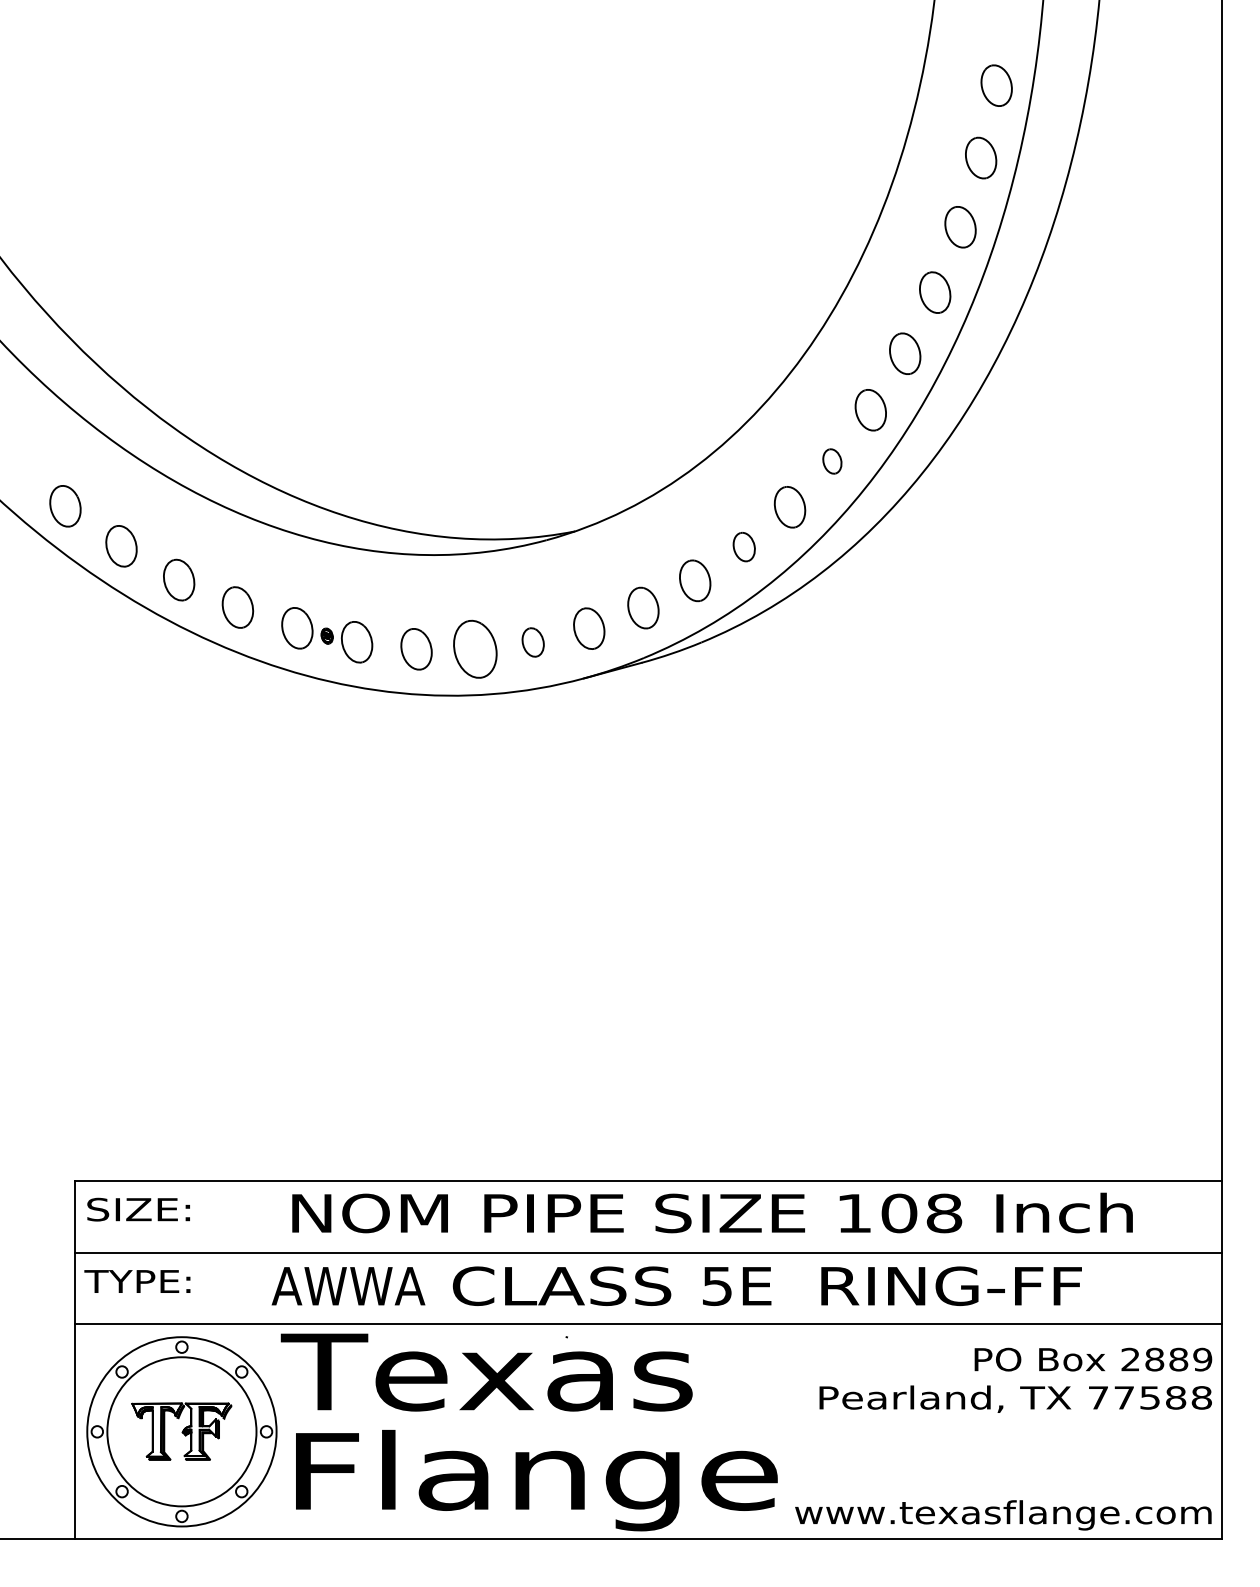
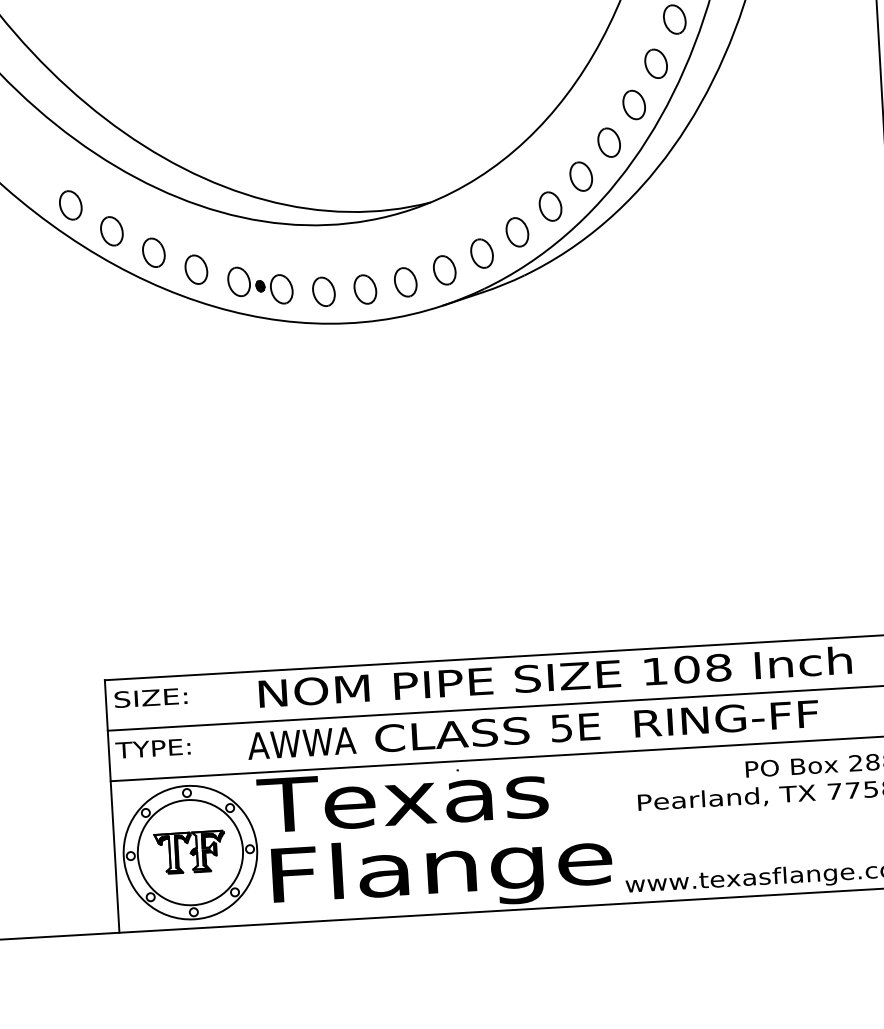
part: (832, 461) -> (609, 142), size x1.67
part: (744, 546) -> (550, 206), size x1.43
part: (533, 642) -> (406, 282), size x1.43
part: (475, 649) -> (365, 289), size x0.71

